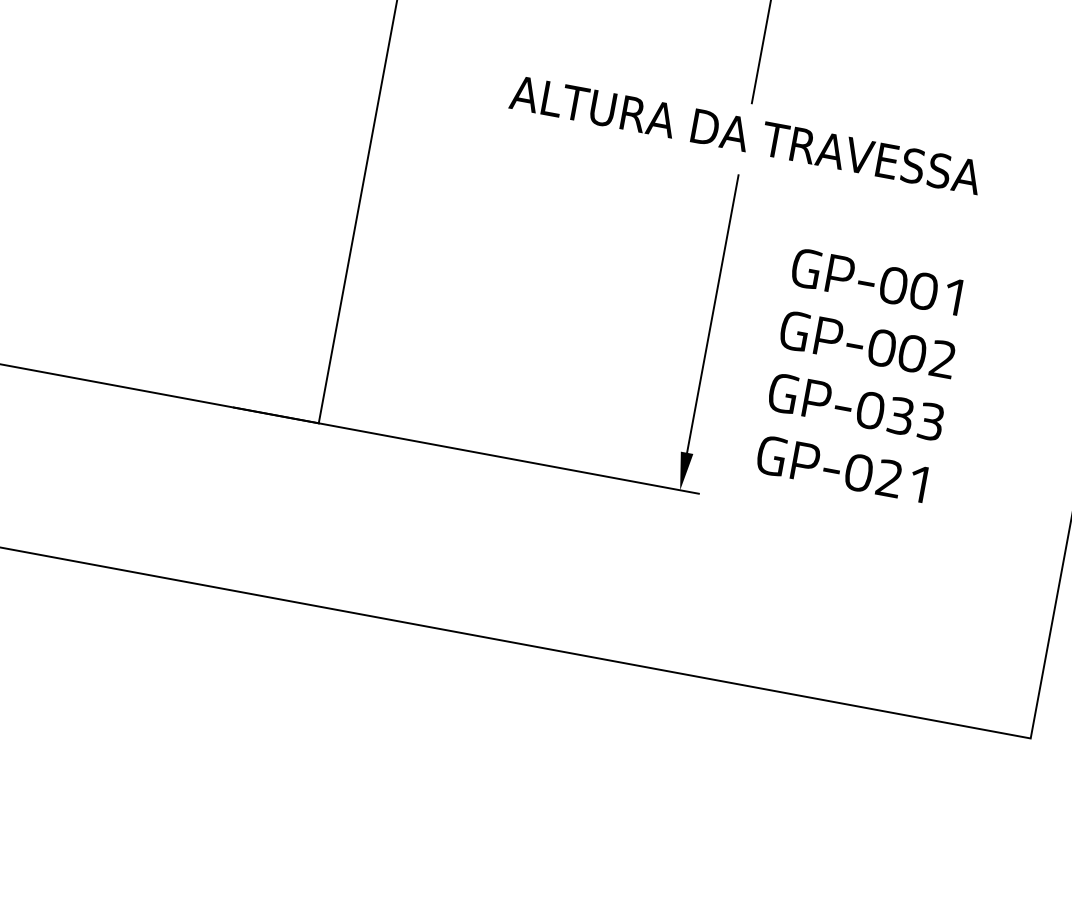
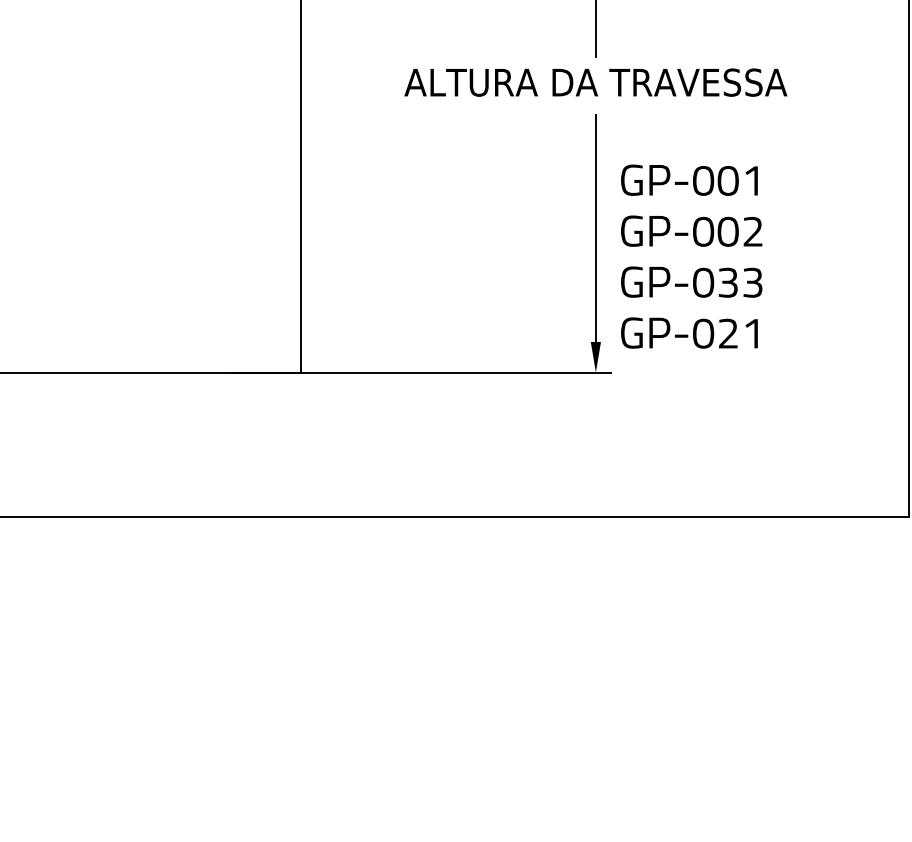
text: (861, 375) -> (691, 256), moved

